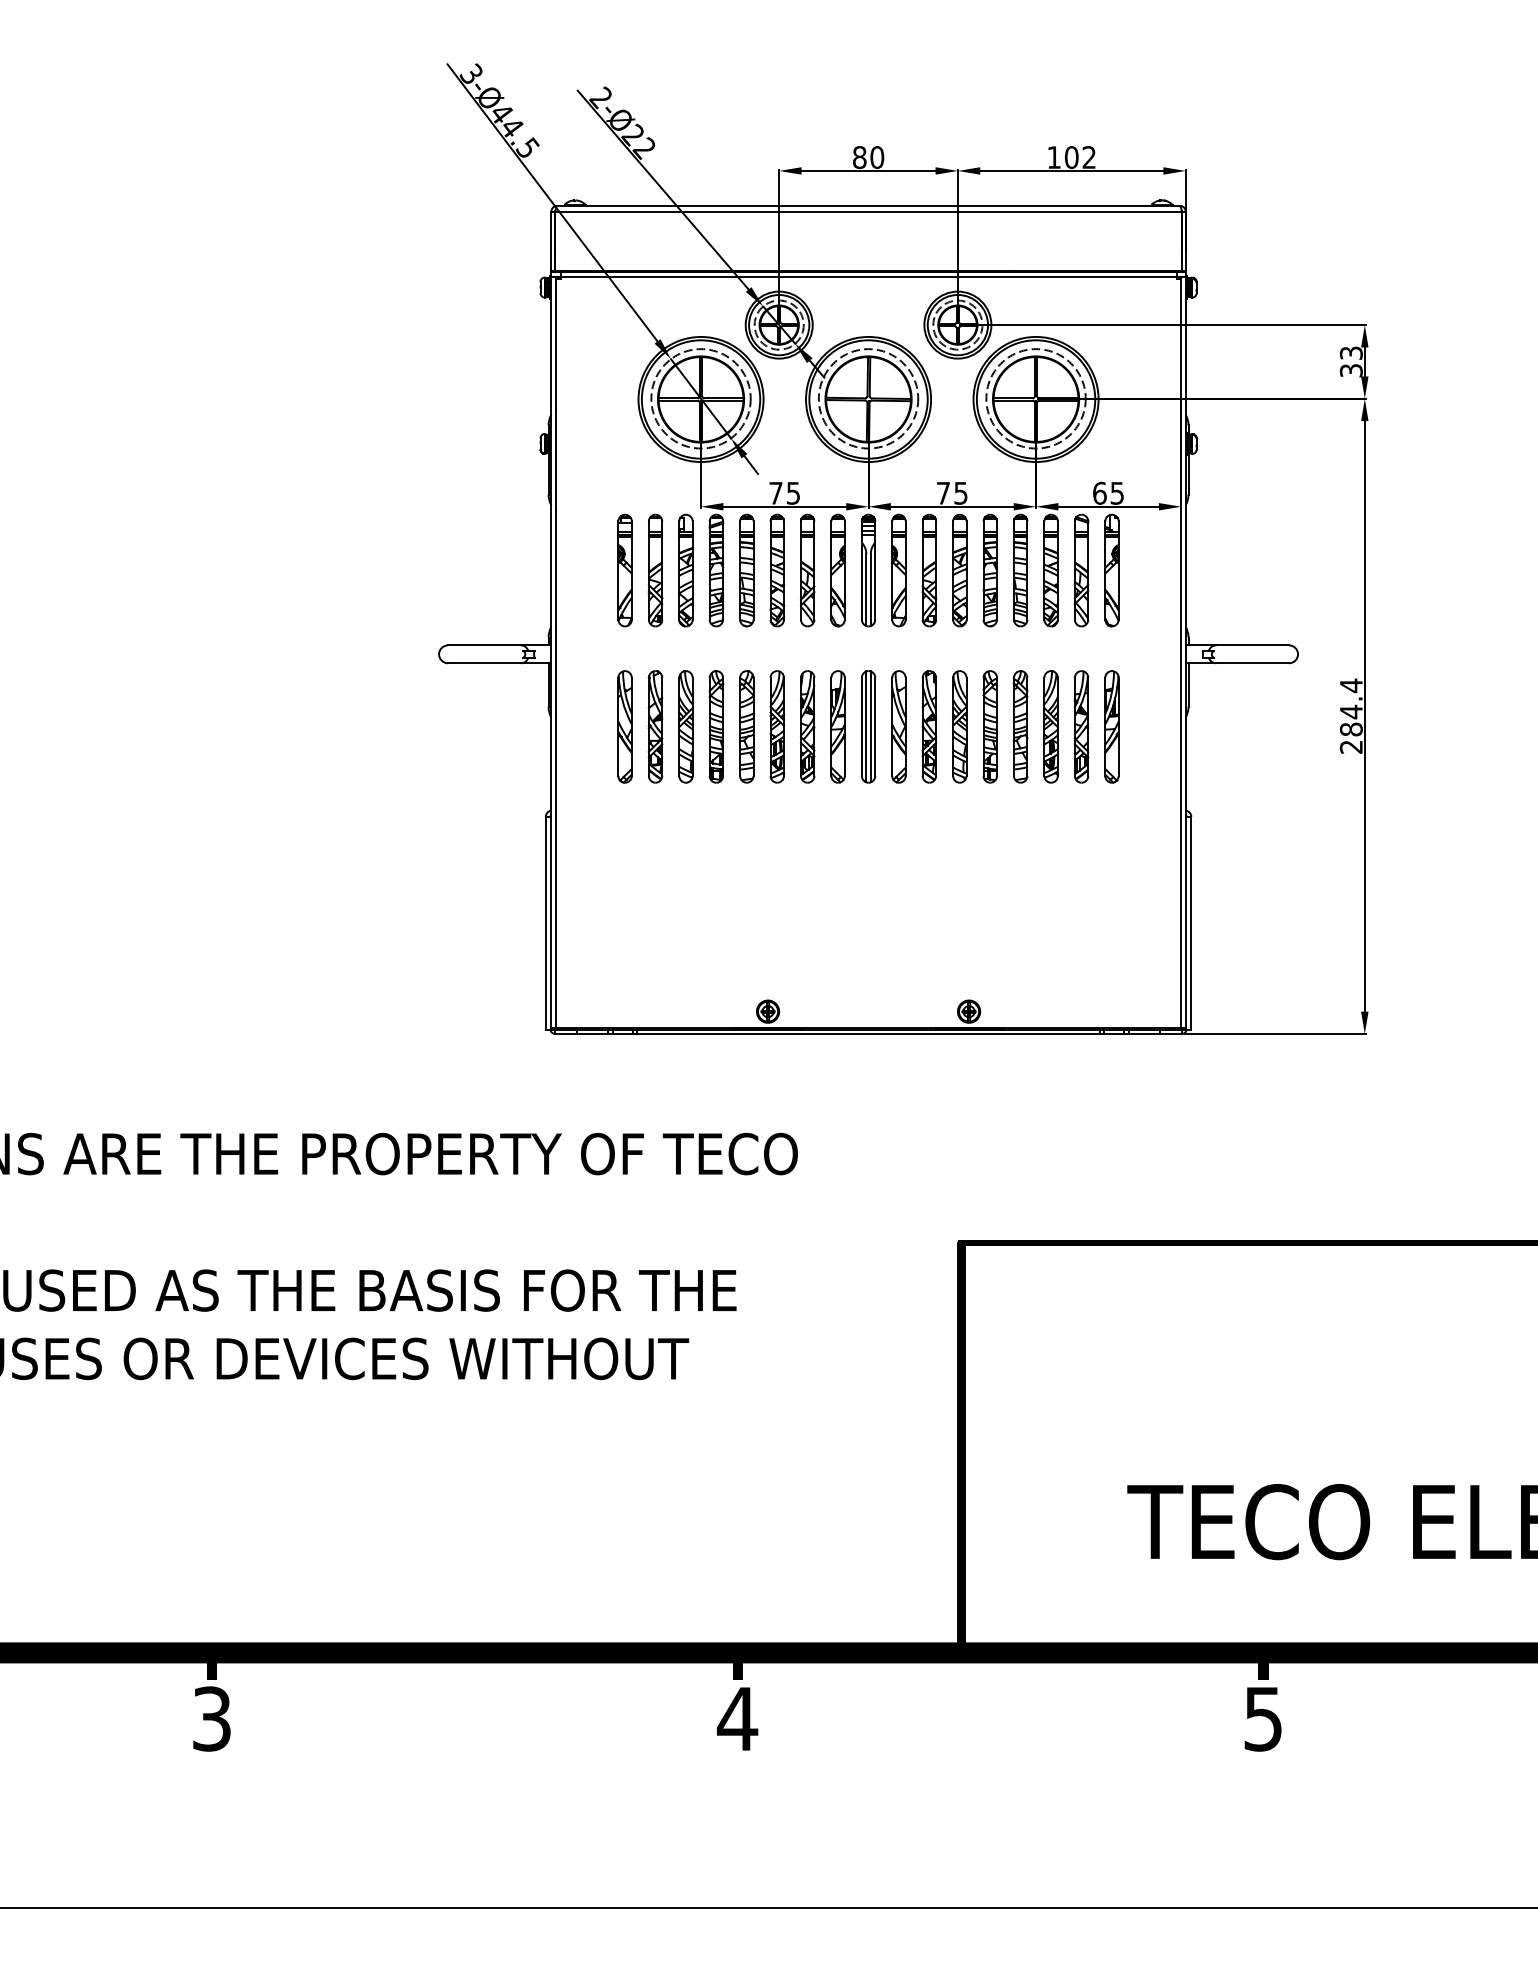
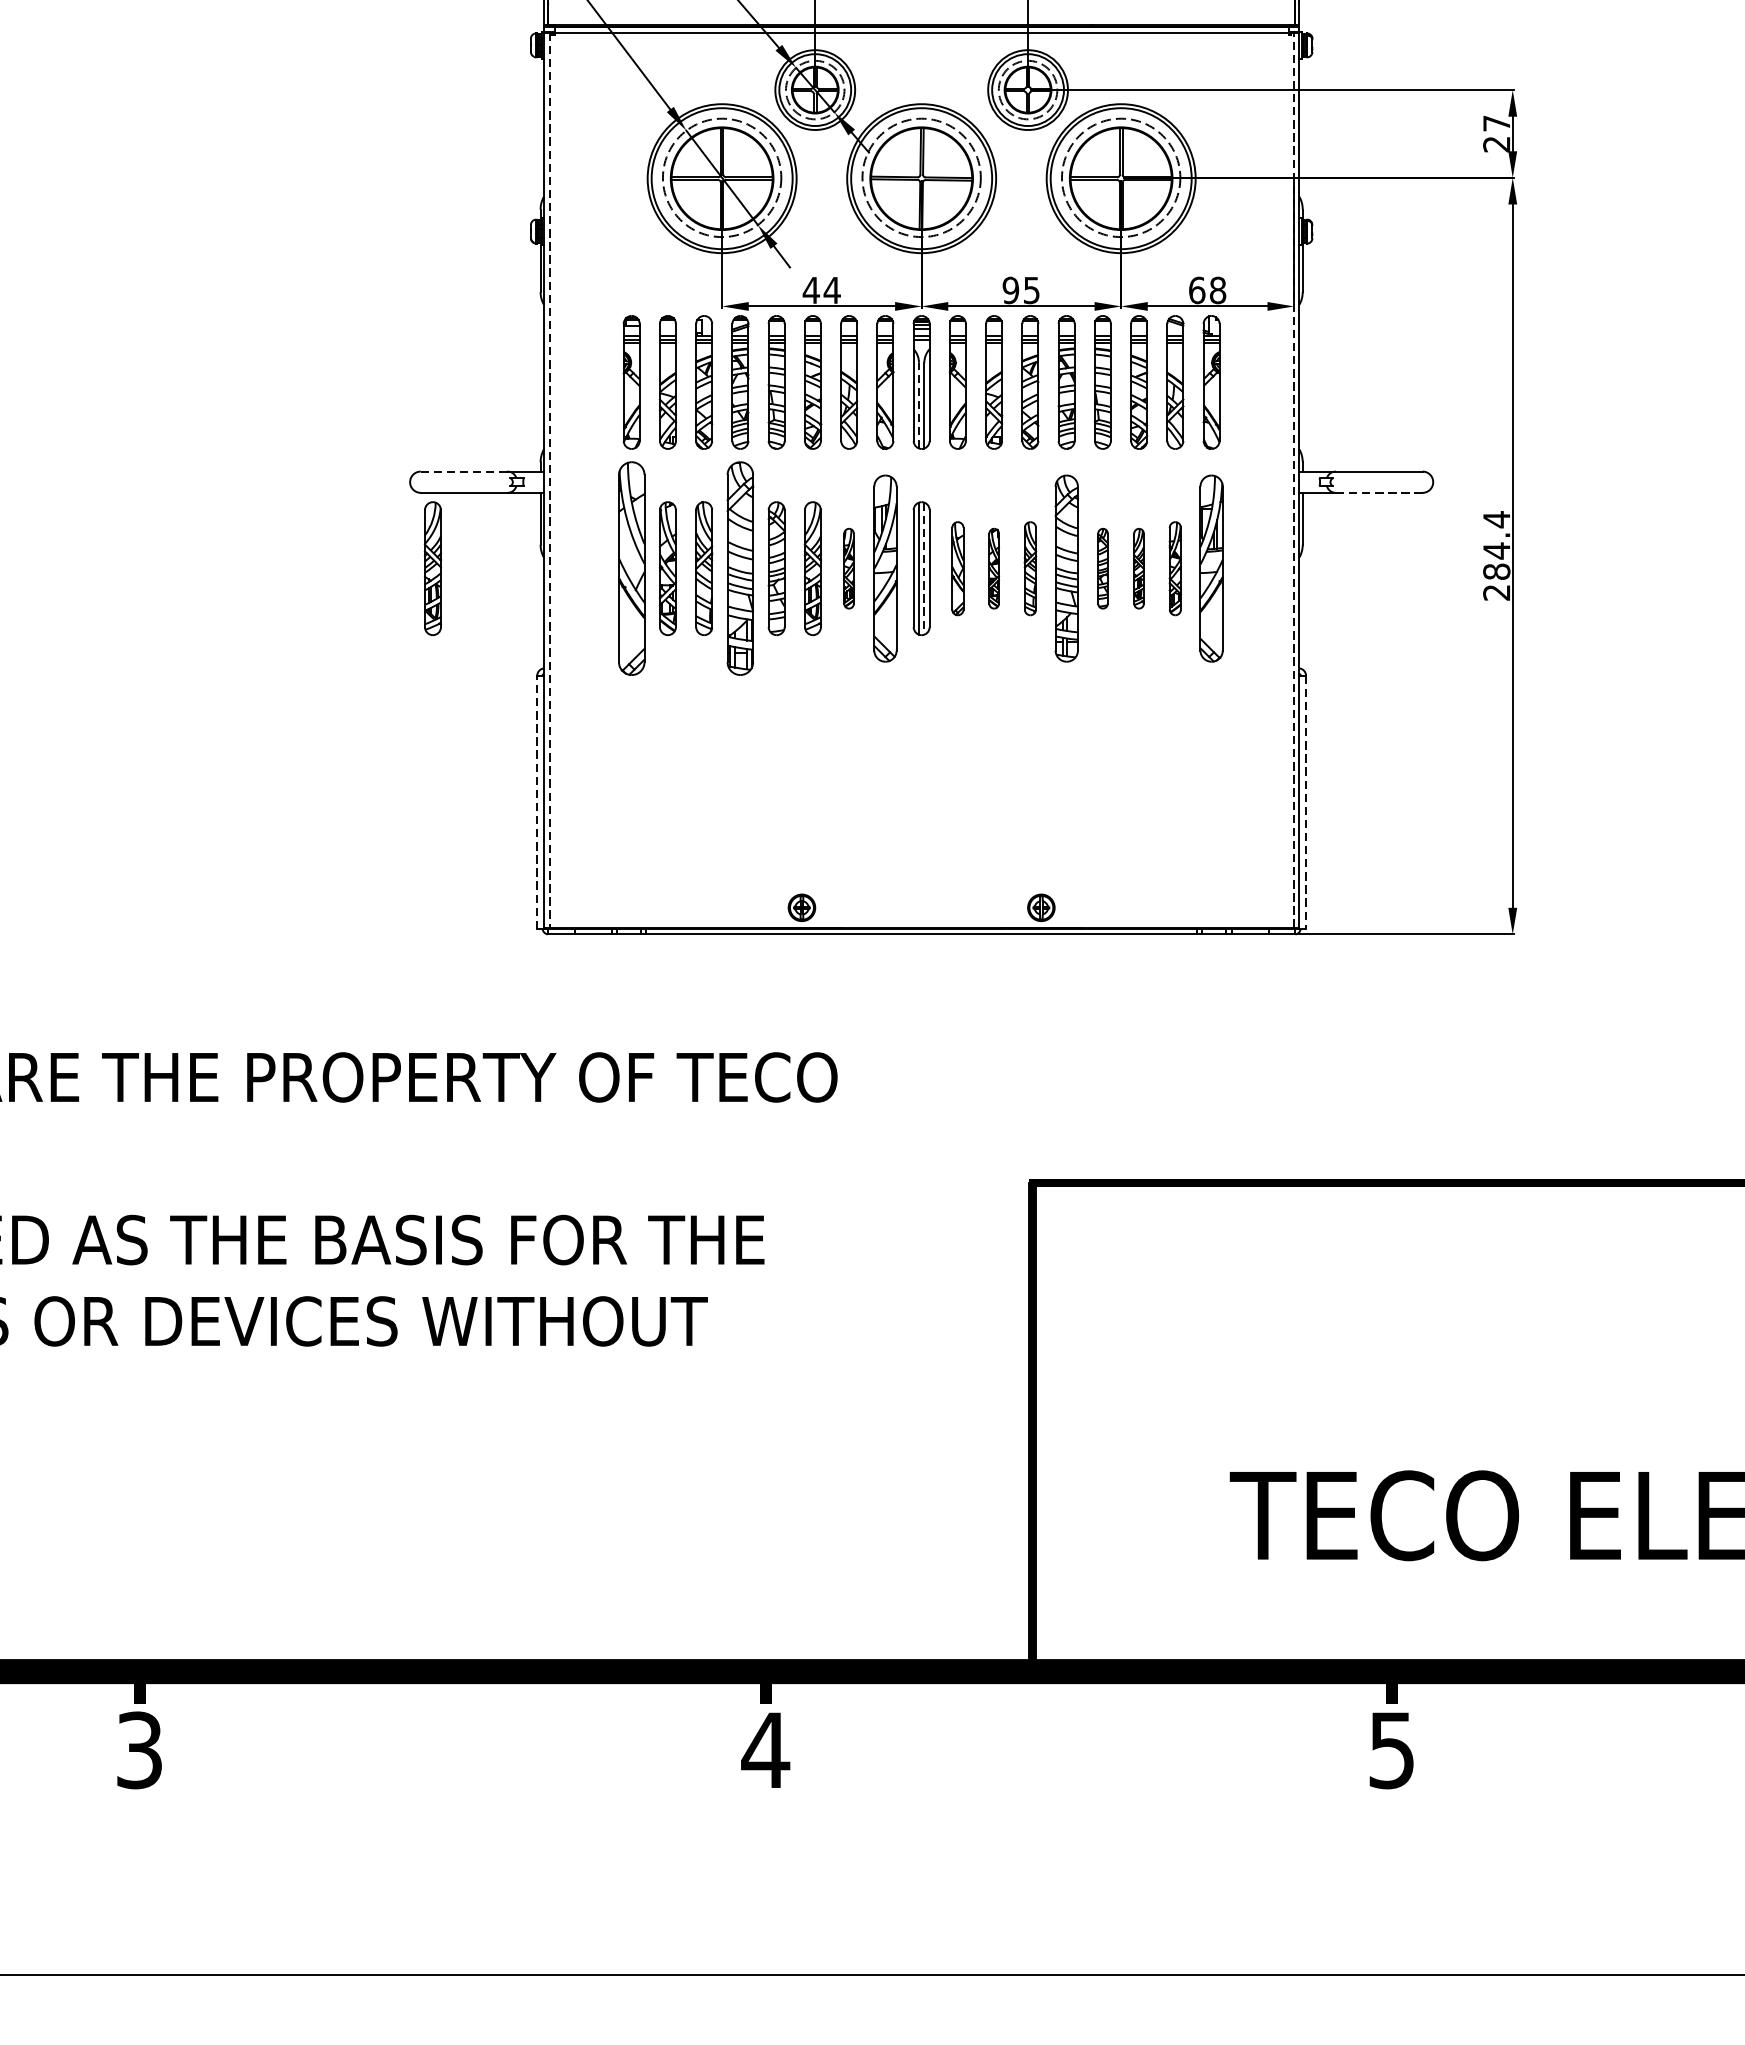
text: (1350, 361) -> (1495, 133), 33 -> 27
text: (943, 492) -> (1010, 289), 75 -> 95
text: (1117, 492) -> (1218, 289), 65 -> 68
text: (784, 493) -> (821, 290), 75 -> 44
line: (866, 590) -> (919, 406), solid -> dashed
line: (483, 645) -> (463, 471), solid -> dashed
line: (556, 652) -> (549, 480), solid -> dashed
line: (1181, 652) -> (1294, 480), solid -> dashed
line: (1253, 663) -> (1380, 493), solid -> dashed
part: (457, 726) -> (432, 568), added
part: (624, 726) -> (630, 568), size x1.6
part: (716, 726) -> (740, 568), size x1.6
part: (807, 726) -> (848, 568), size x0.6
part: (837, 726) -> (884, 568), size x1.4
part: (898, 726) -> (957, 568), size x0.7
part: (929, 726) -> (994, 568), size x0.6
part: (959, 726) -> (1029, 568), size x0.7
part: (989, 726) -> (1065, 568), size x1.4
part: (1020, 726) -> (1102, 568), size x0.6
part: (1050, 726) -> (1138, 568), size x0.6
part: (1081, 726) -> (1175, 568), size x0.7
part: (1111, 726) -> (1211, 568), size x1.4
line: (870, 727) -> (923, 569), solid -> dashed
line: (545, 922) -> (536, 801), solid -> dashed
line: (1191, 923) -> (1306, 802), solid -> dashed

